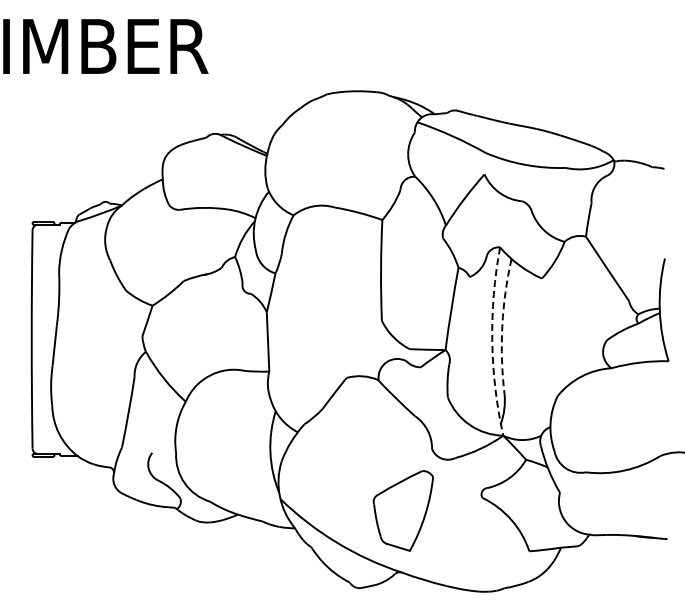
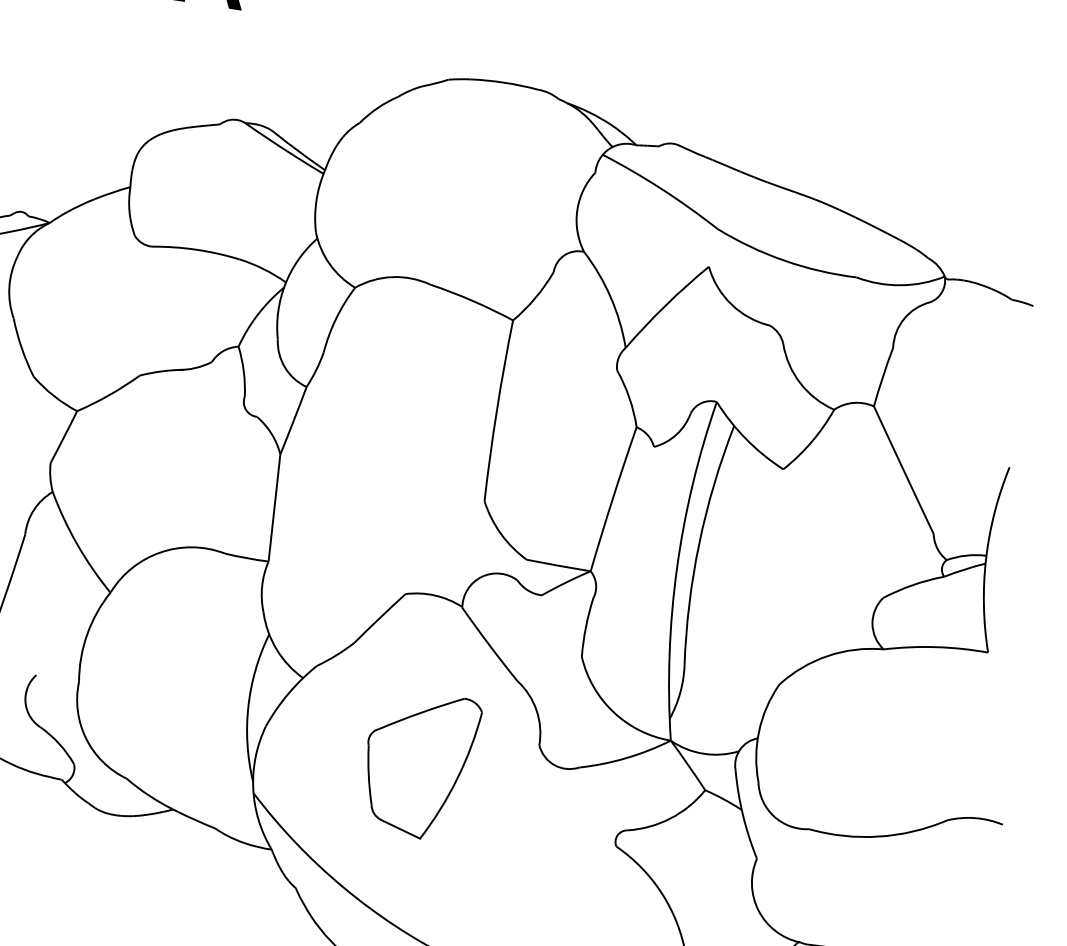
arc: (502, 326) -> (699, 544), dashed -> solid
arc: (492, 341) -> (677, 568), dashed -> solid
part: (402, 510) -> (417, 764), moved

